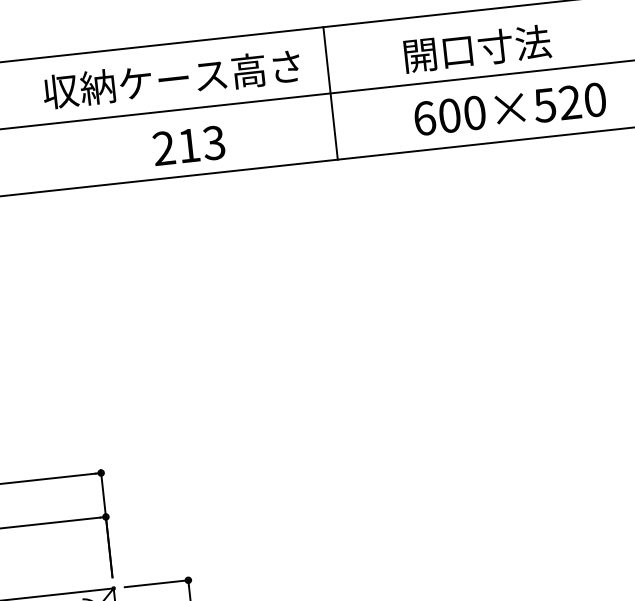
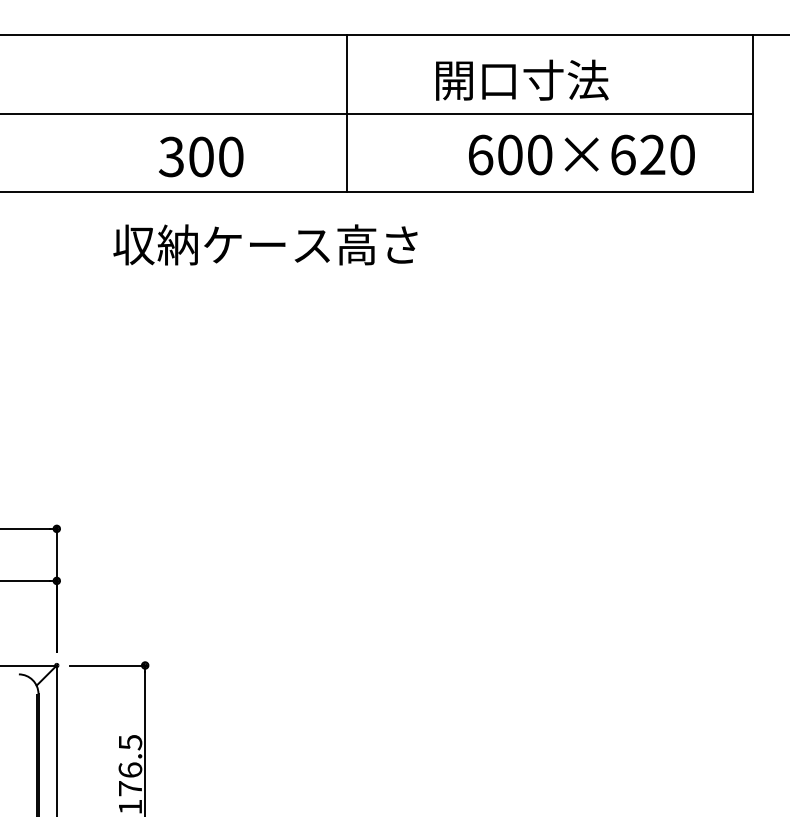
text: (477, 48) -> (522, 79), moved
text: (171, 78) -> (265, 244), moved
line: (330, 93) -> (346, 113), moved
text: (544, 105) -> (622, 154), 600×520 -> 600×620
text: (188, 145) -> (200, 156), 213 -> 300

